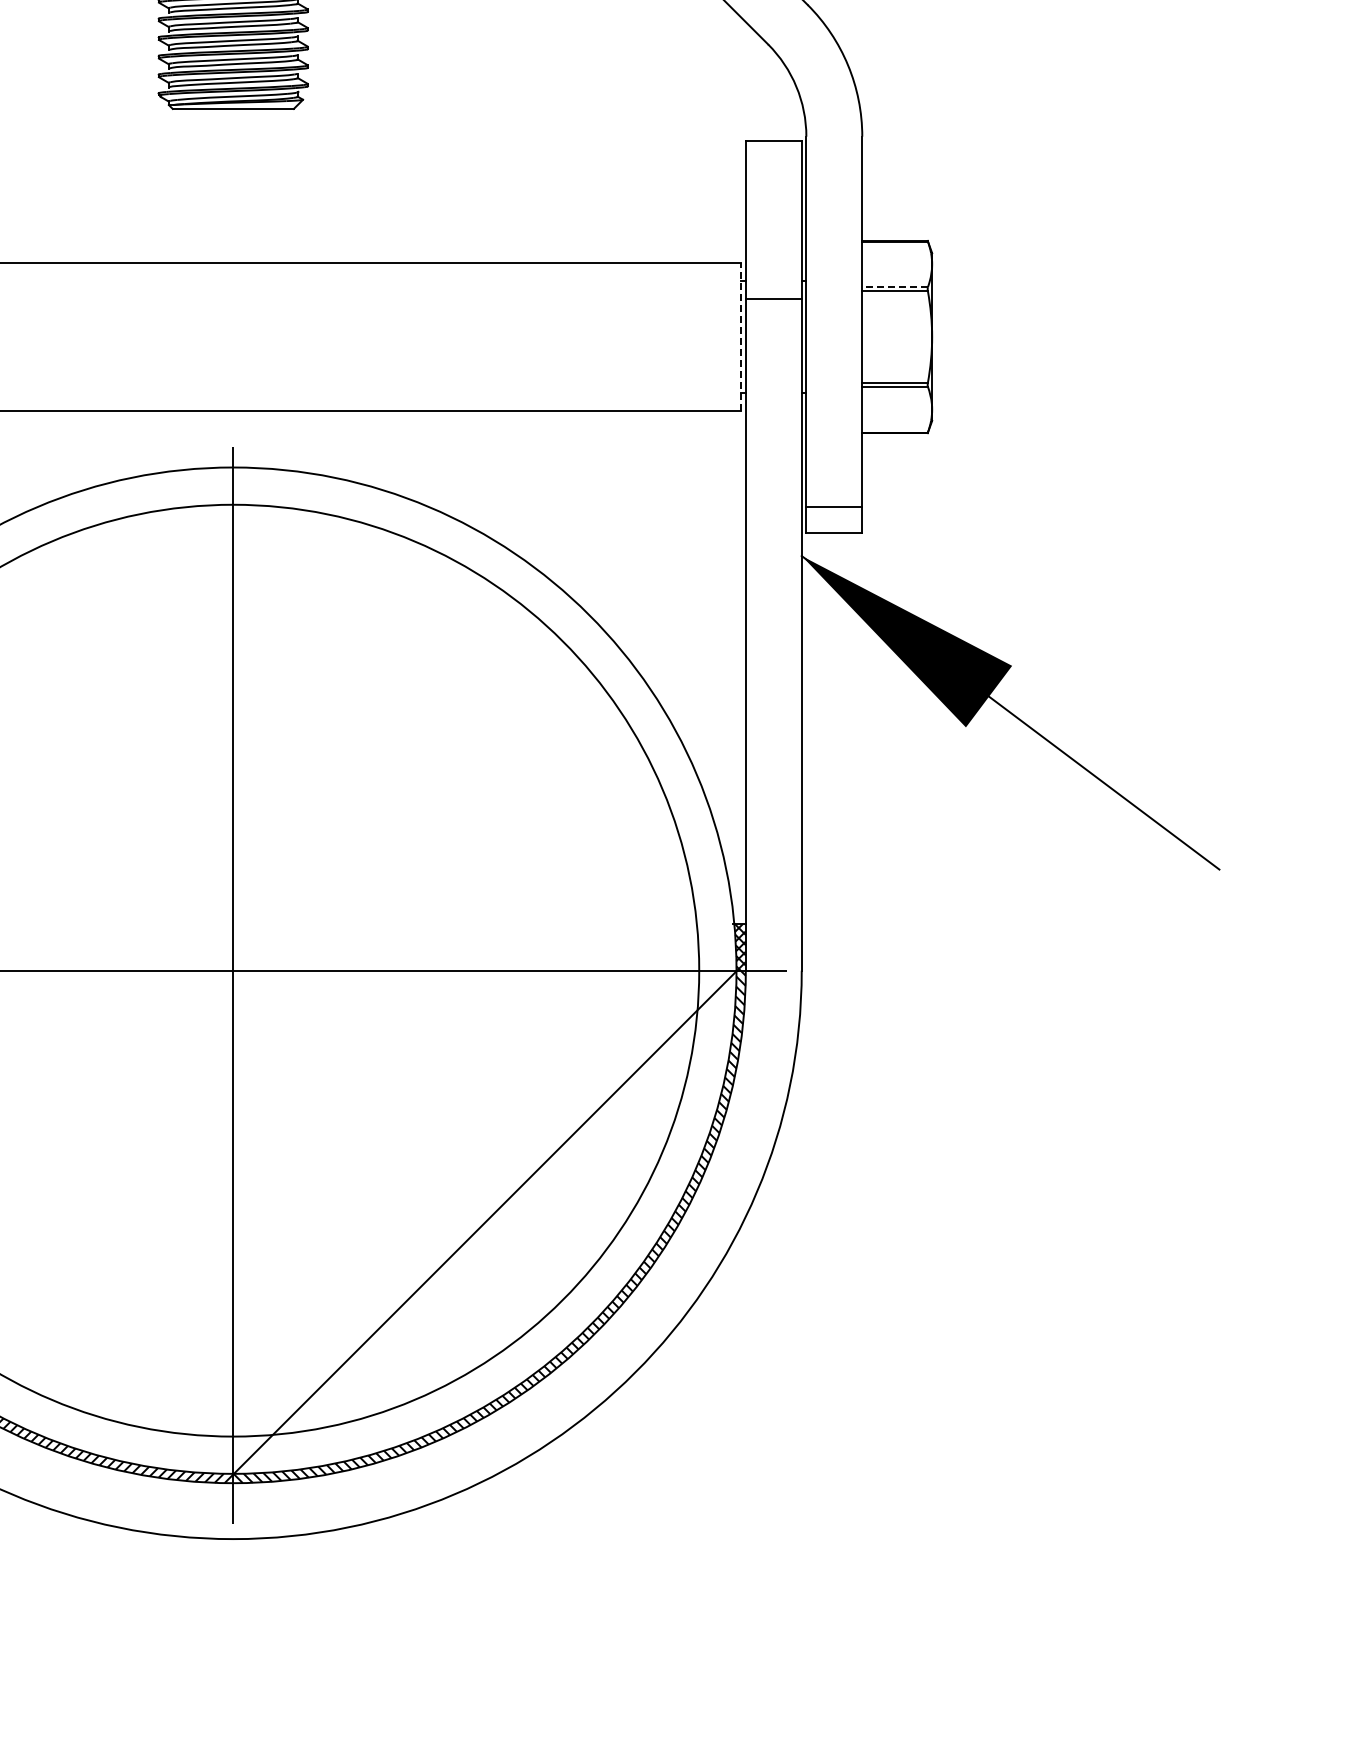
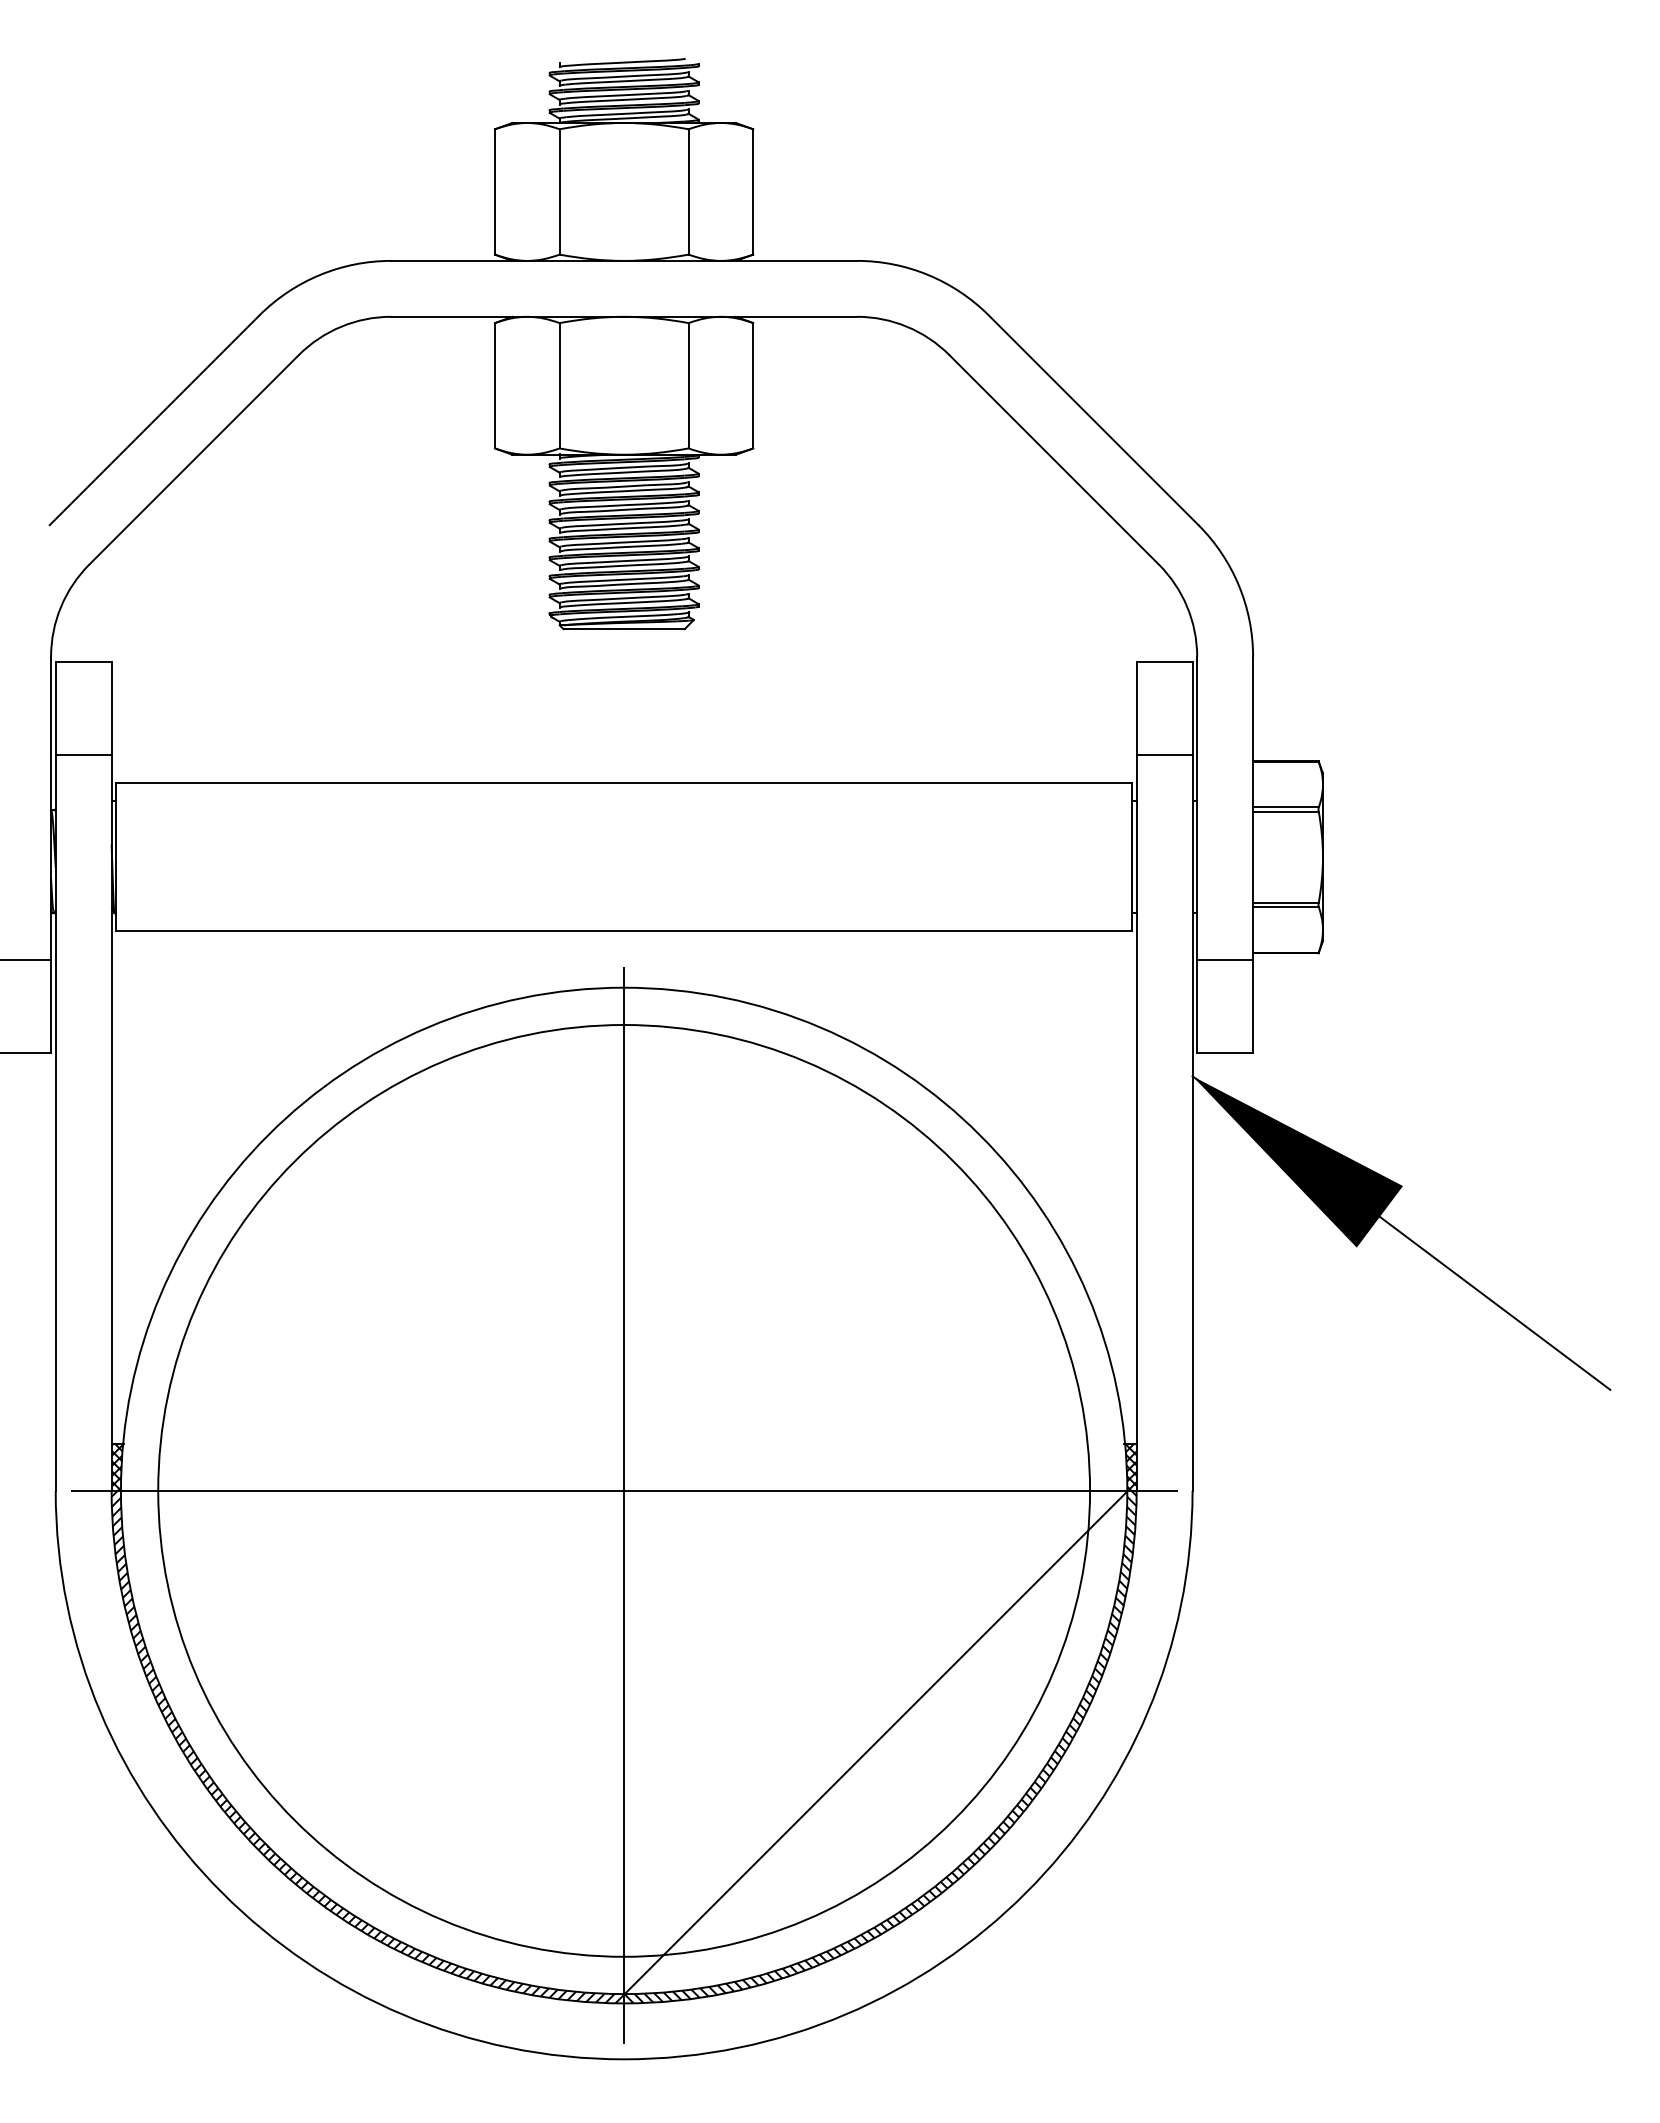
line: (894, 287) -> (1285, 807), dashed -> solid
line: (773, 298) -> (1164, 754), moved
line: (740, 336) -> (1131, 856), dashed -> solid
line: (834, 506) -> (1225, 959), moved

